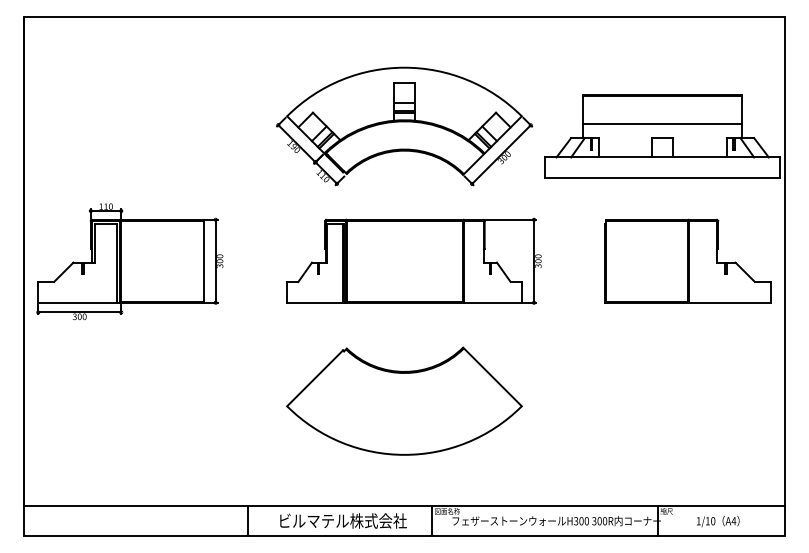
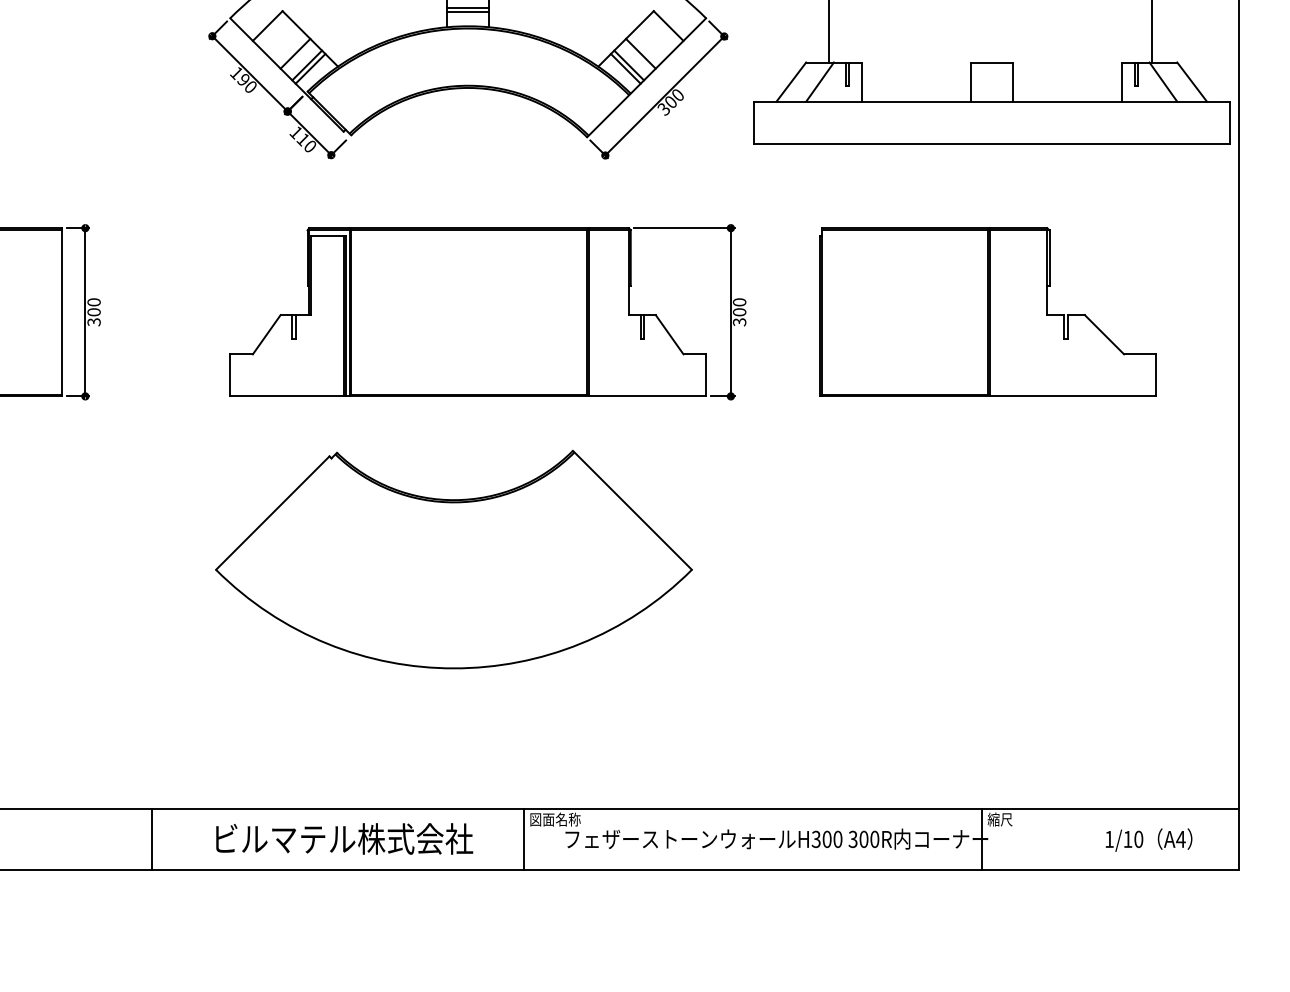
line: (661, 124) -> (989, 34), removed
part: (687, 260) -> (987, 310), moved
part: (404, 400) -> (453, 558), moved
text: (718, 521) -> (1149, 839), moved

